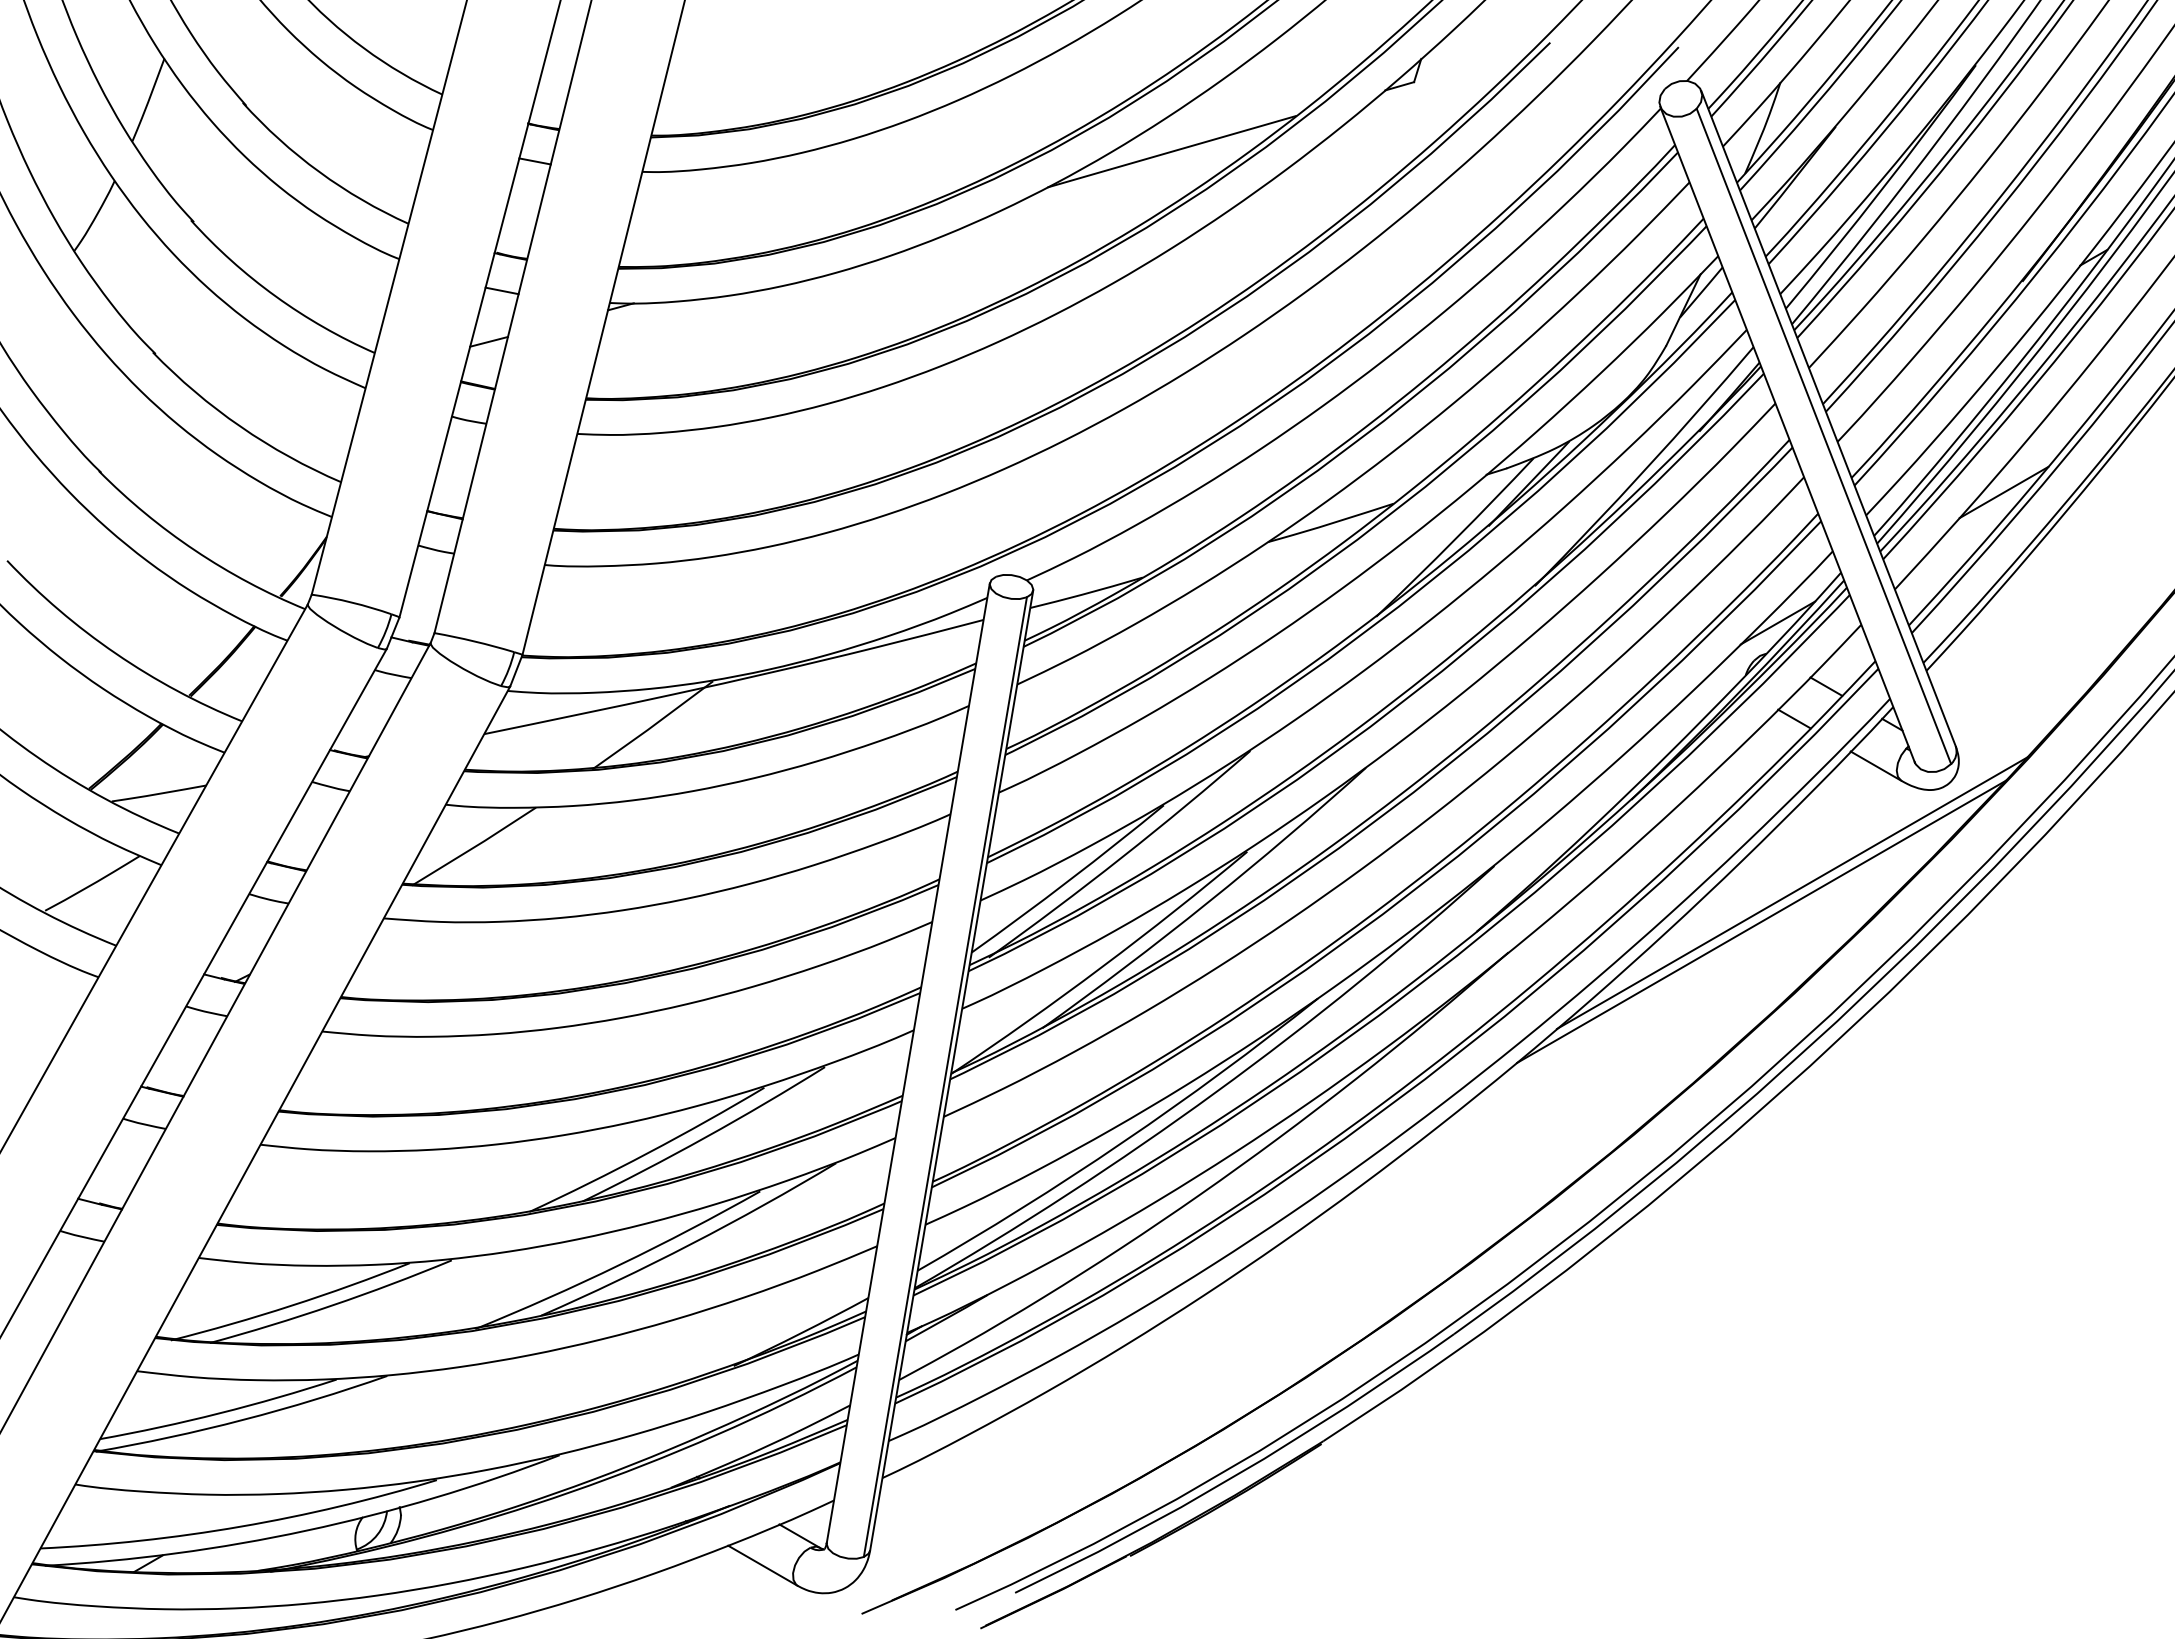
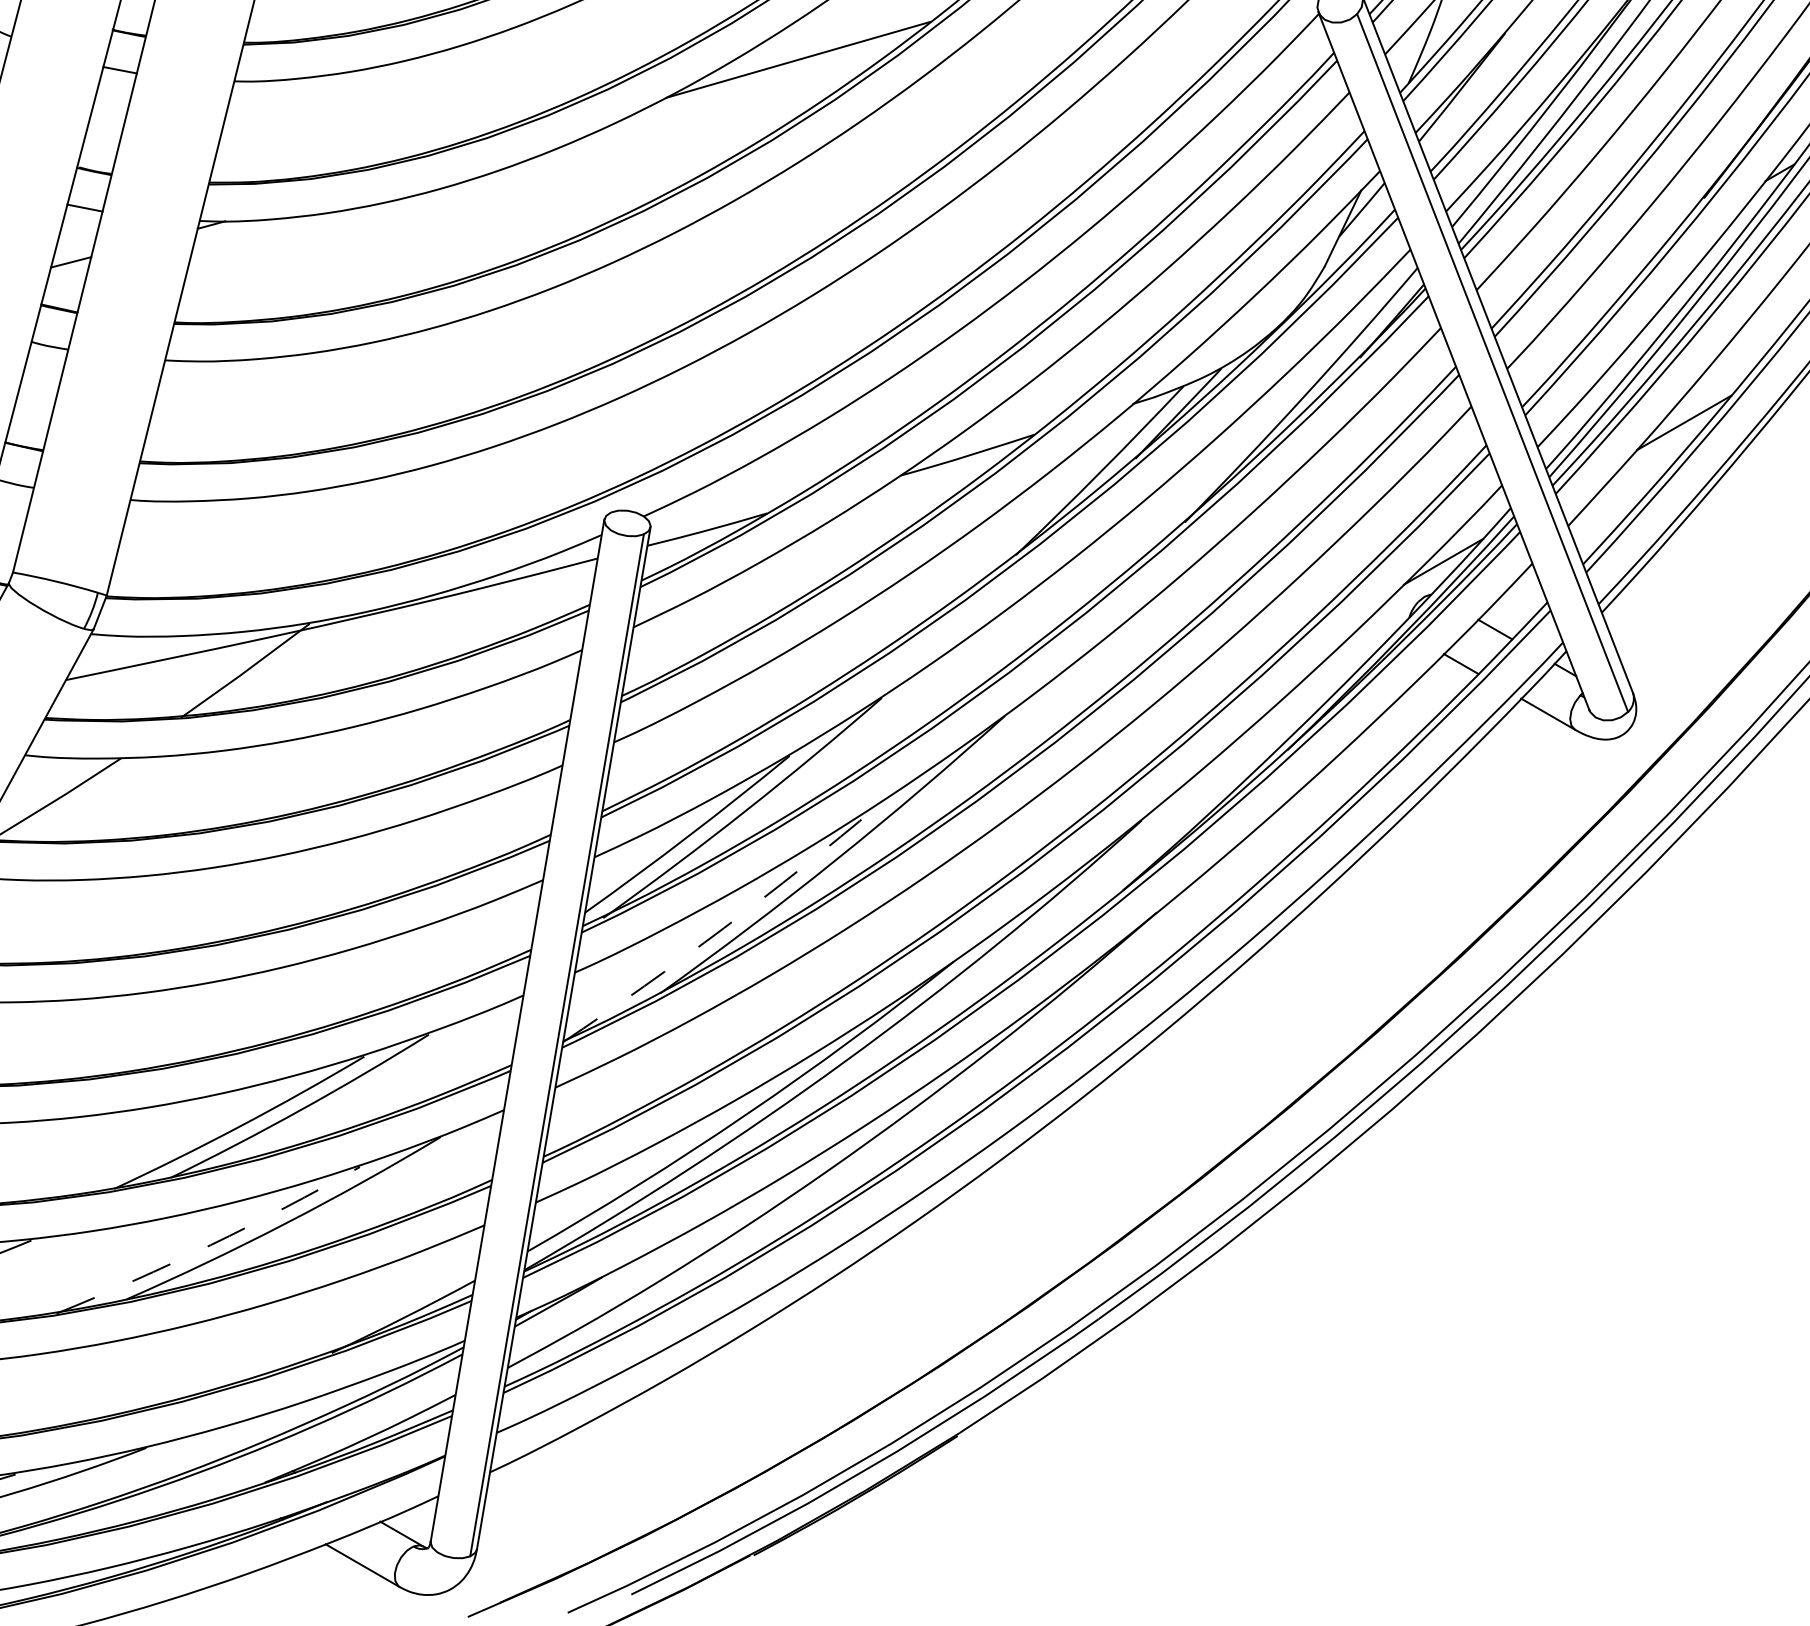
line: (1792, 892) -> (1459, 848), removed
line: (1761, 921) -> (1426, 879), removed
arc: (1102, 966) -> (724, 927), solid -> dashed
arc: (619, 1264) -> (210, 1244), solid -> dashed

